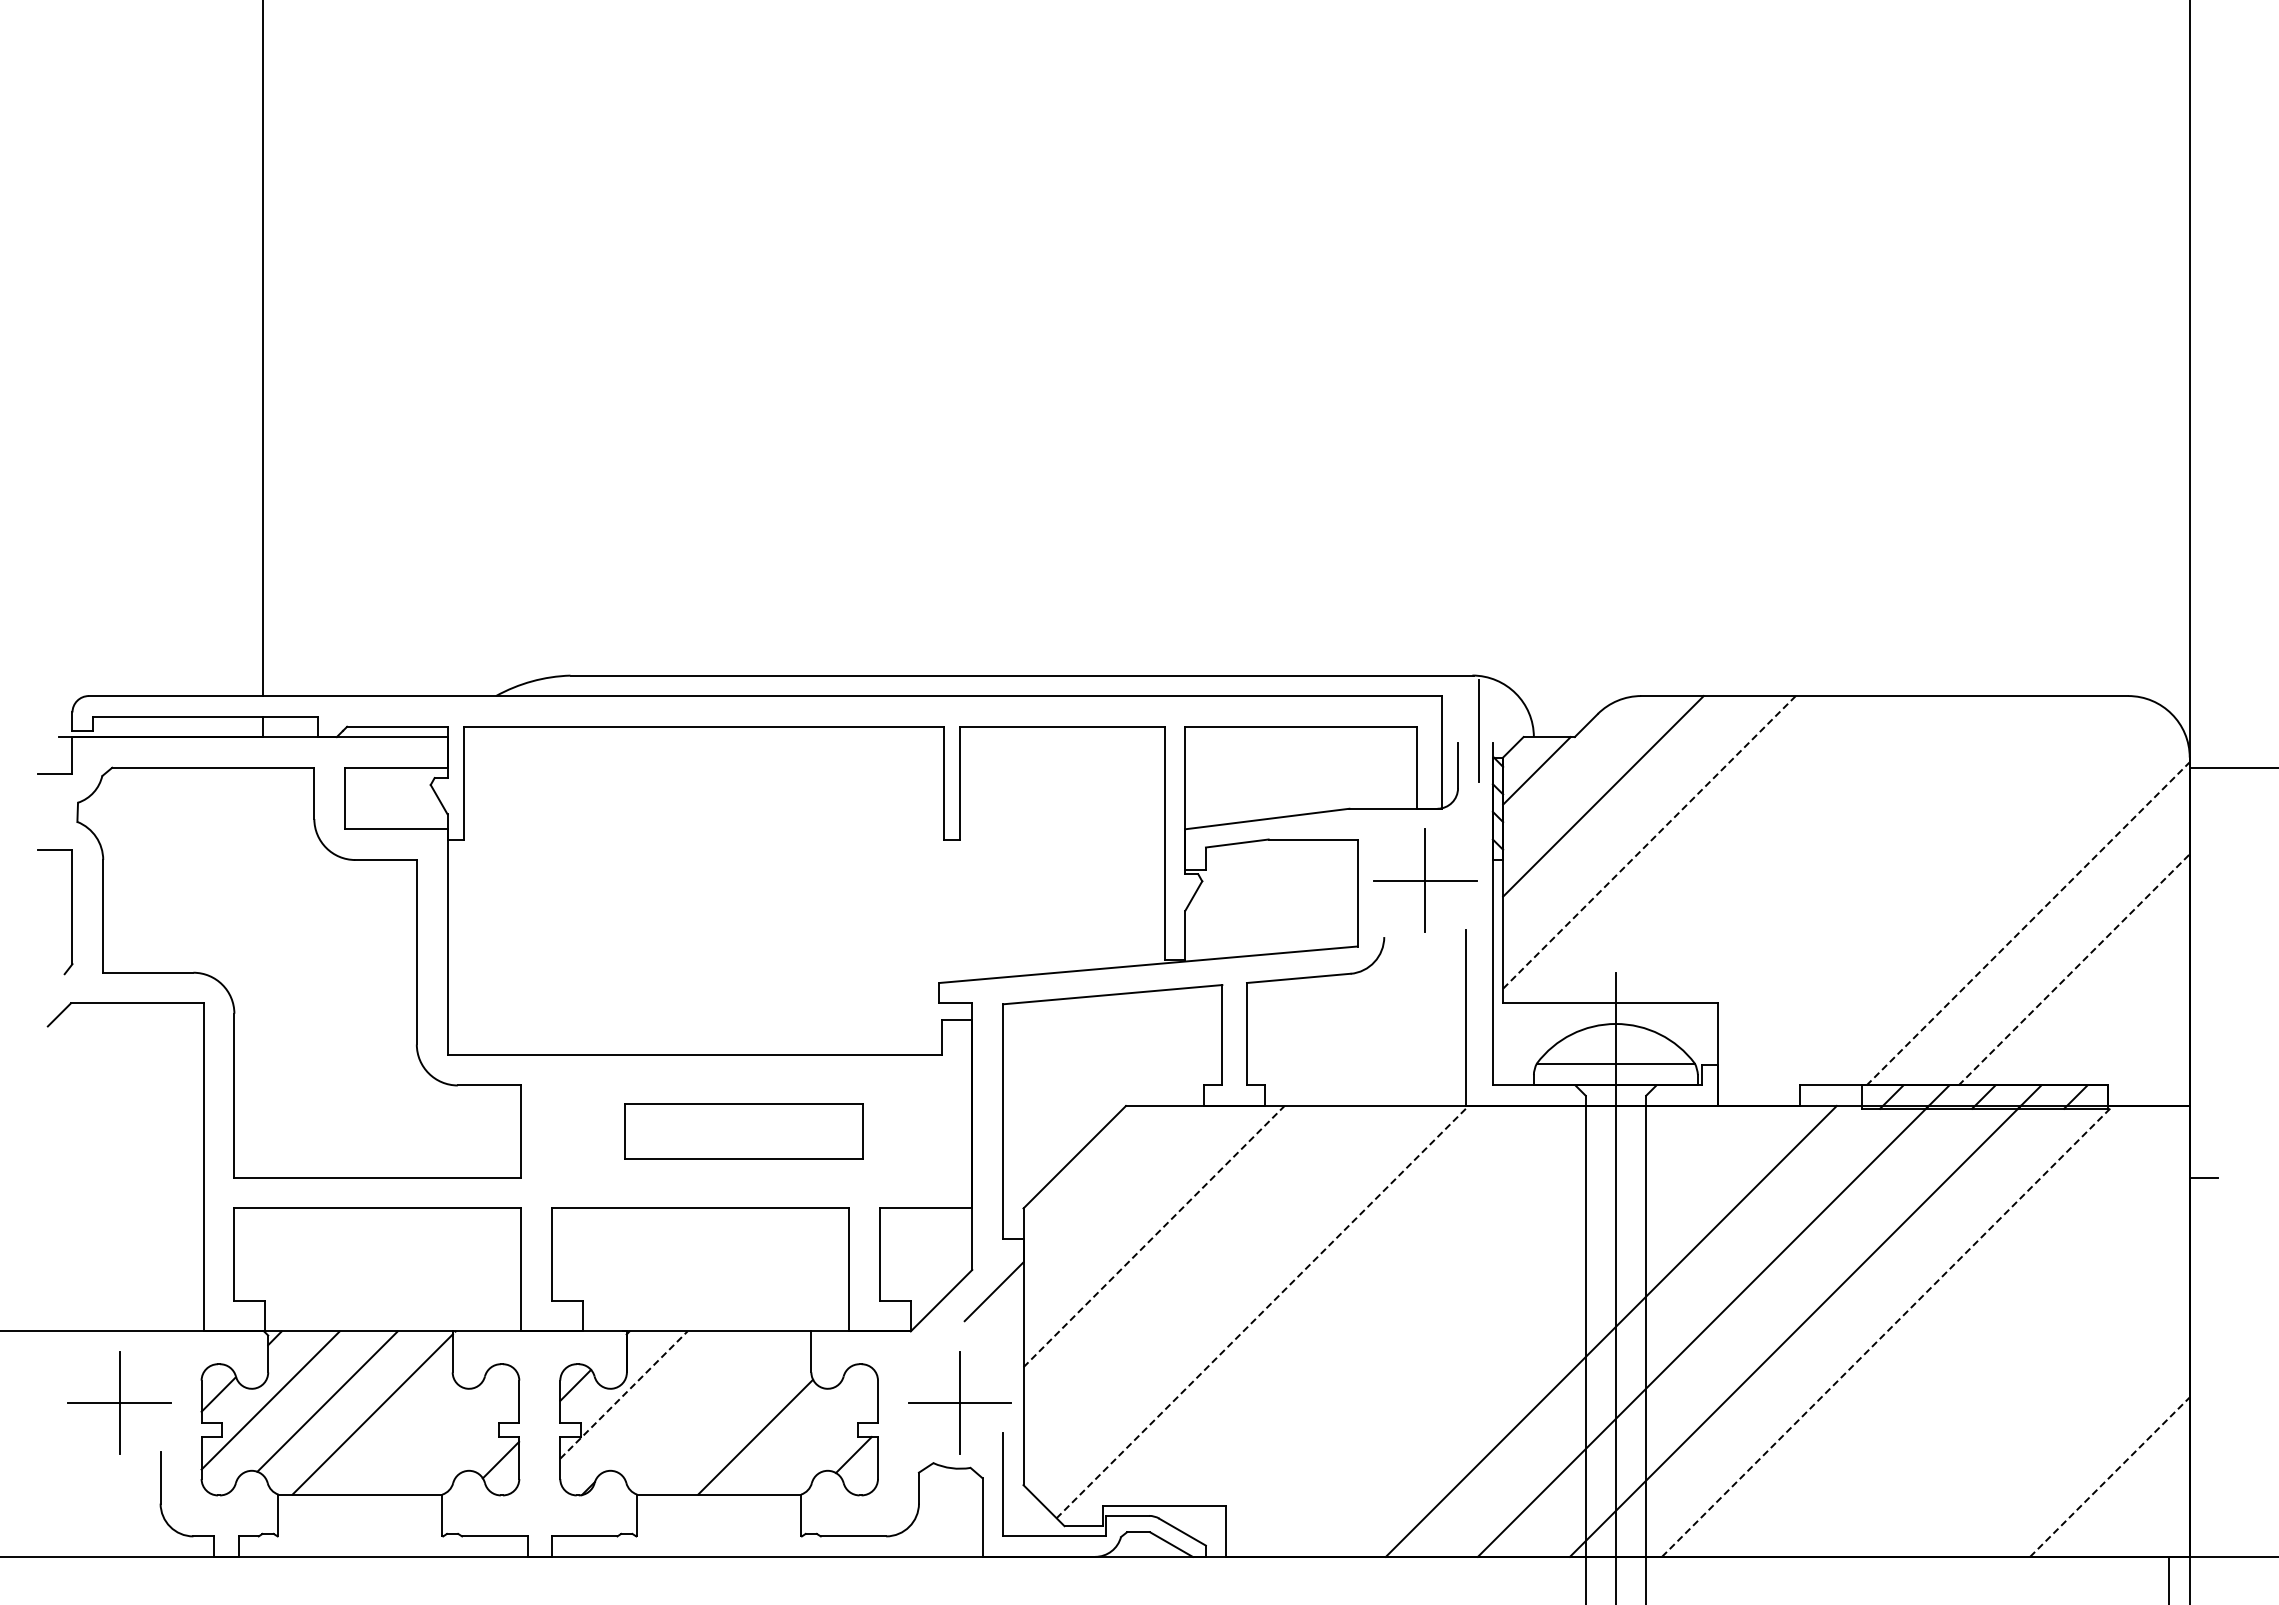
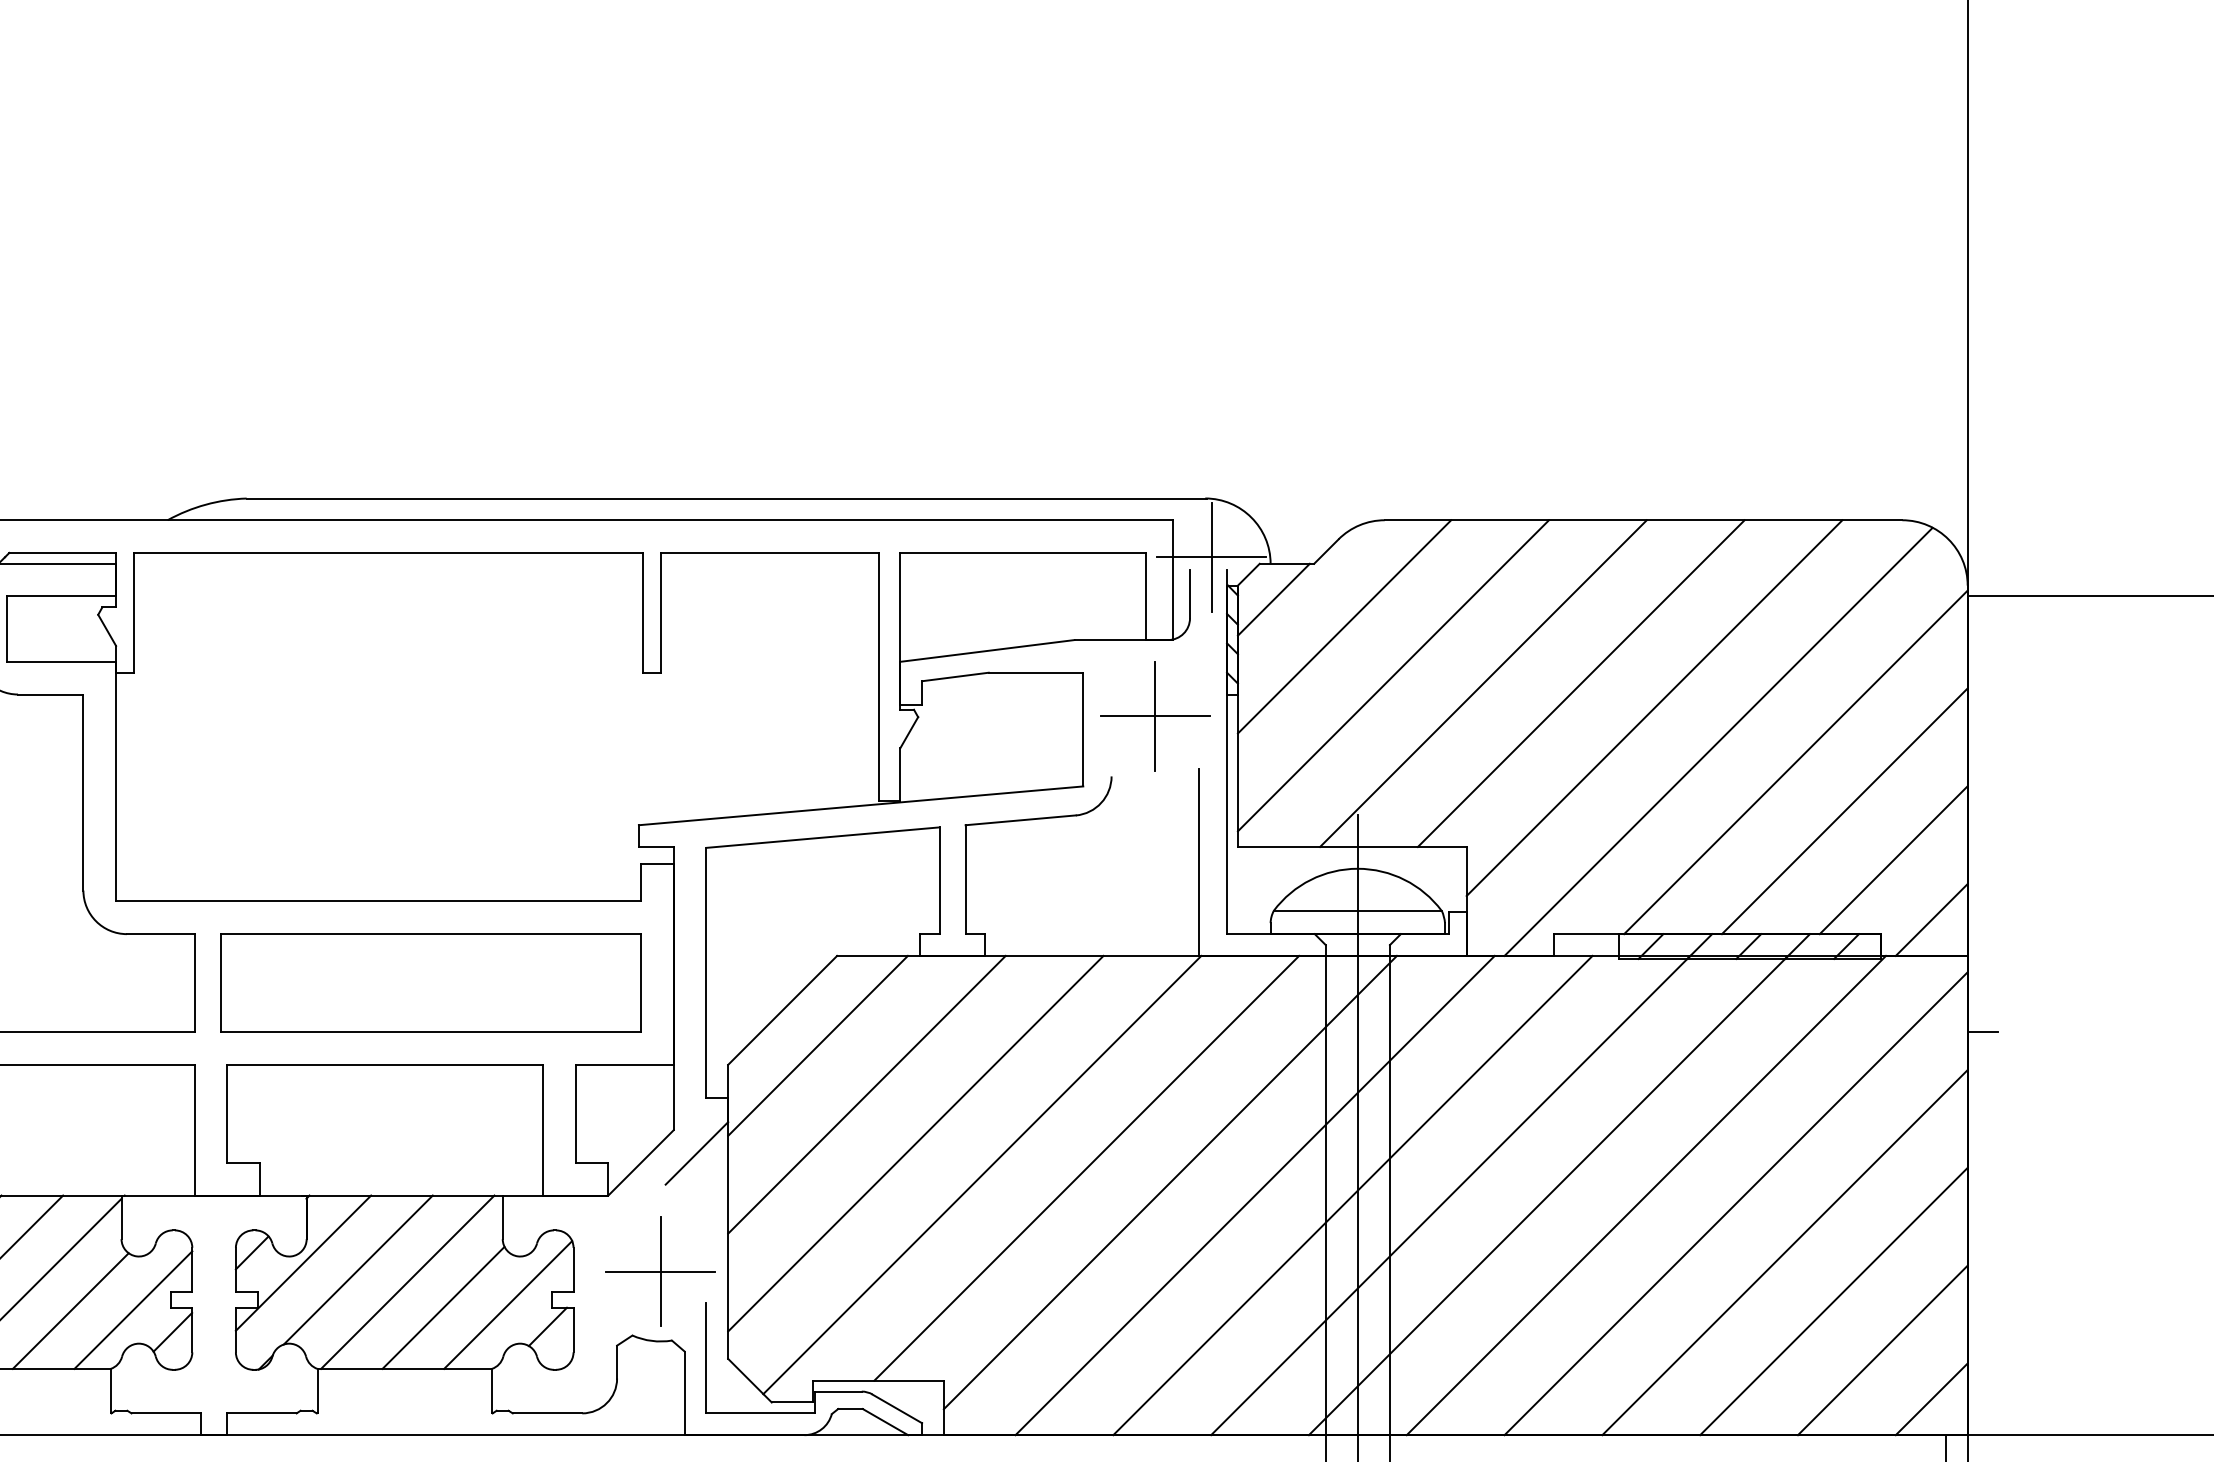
line: (1478, 730) -> (1211, 556), added
line: (1649, 842) -> (1393, 675), dashed -> solid
line: (1733, 849) -> (1482, 683), added
line: (1825, 849) -> (1580, 683), added
line: (1894, 872) -> (1653, 707), added
line: (1955, 904) -> (1718, 741), added
line: (2028, 923) -> (1796, 761), dashed -> solid
line: (2074, 969) -> (1845, 810), dashed -> solid
line: (2119, 1015) -> (1893, 859), added
line: (2155, 1071) -> (1931, 919), added
part: (743, 1131) -> (430, 983), size x1.67
line: (1107, 1190) -> (817, 1045), added
line: (1154, 1236) -> (867, 1094), dashed -> solid
line: (1199, 1282) -> (915, 1143), added
line: (1360, 1305) -> (1086, 1167), added
line: (1262, 1312) -> (982, 1175), dashed -> solid
line: (1439, 1318) -> (1170, 1181), added
line: (1518, 1330) -> (1254, 1194), added
line: (1887, 1331) -> (1646, 1195), dashed -> solid
line: (1971, 1338) -> (1735, 1203), added
line: (2017, 1384) -> (1784, 1251), added
line: (624, 1394) -> (304, 1262), dashed -> solid
line: (675, 1401) -> (358, 1270), added
line: (721, 1412) -> (407, 1281), added
line: (2063, 1430) -> (1833, 1300), added
line: (816, 1434) -> (508, 1305), added
line: (463, 1438) -> (133, 1309), added
line: (404, 1439) -> (70, 1310), added
line: (2109, 1477) -> (1882, 1350), dashed -> solid
line: (2155, 1522) -> (1931, 1398), added

